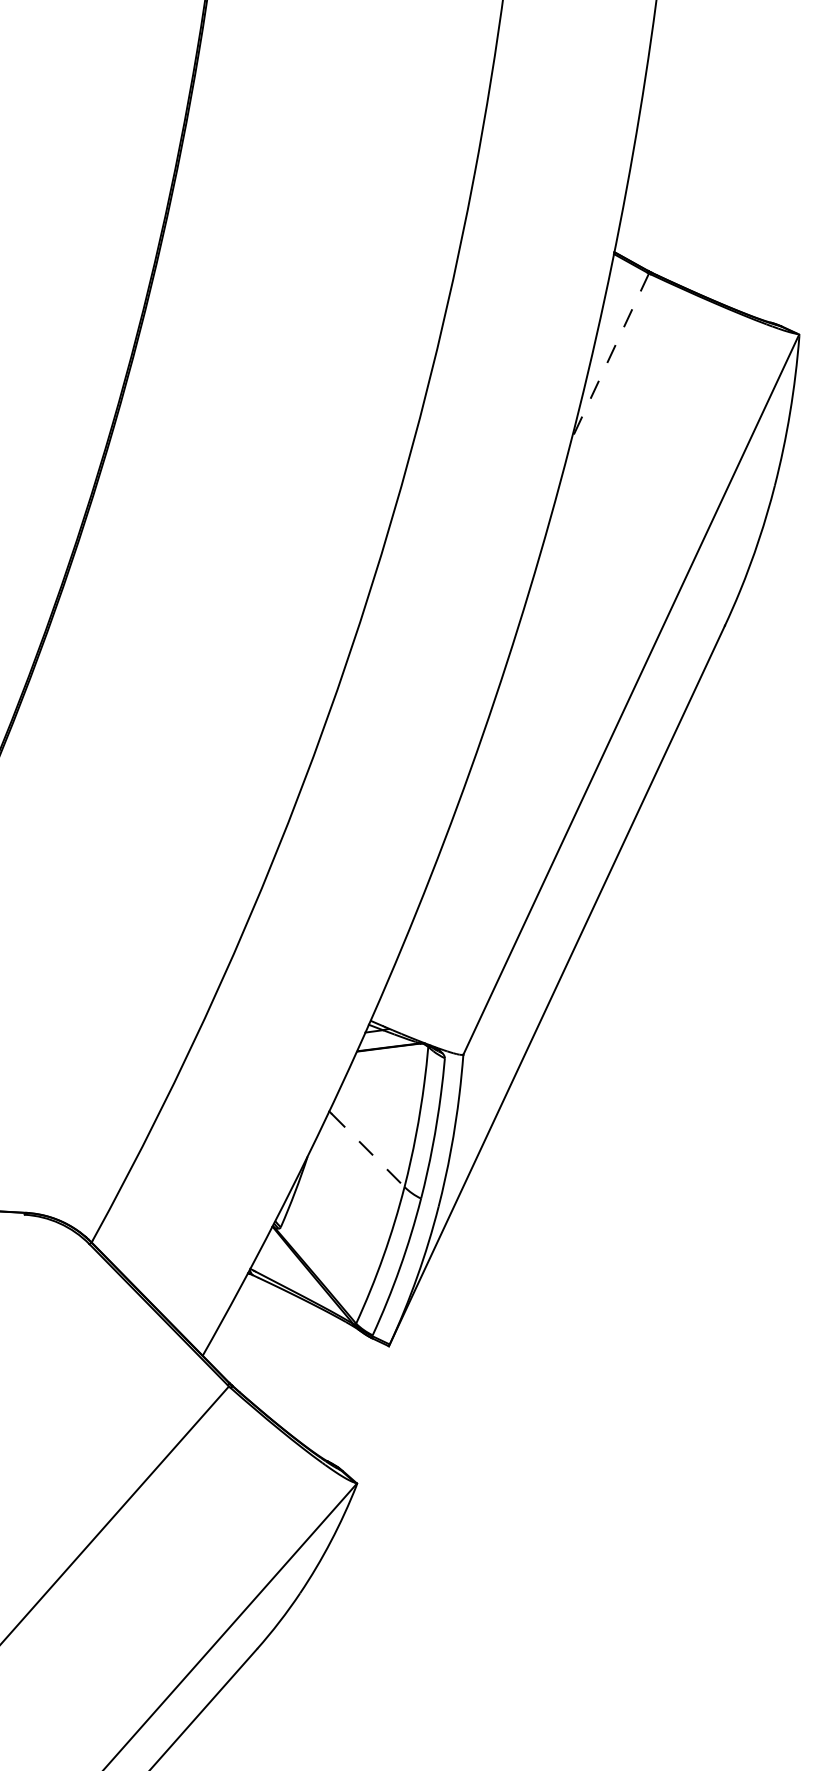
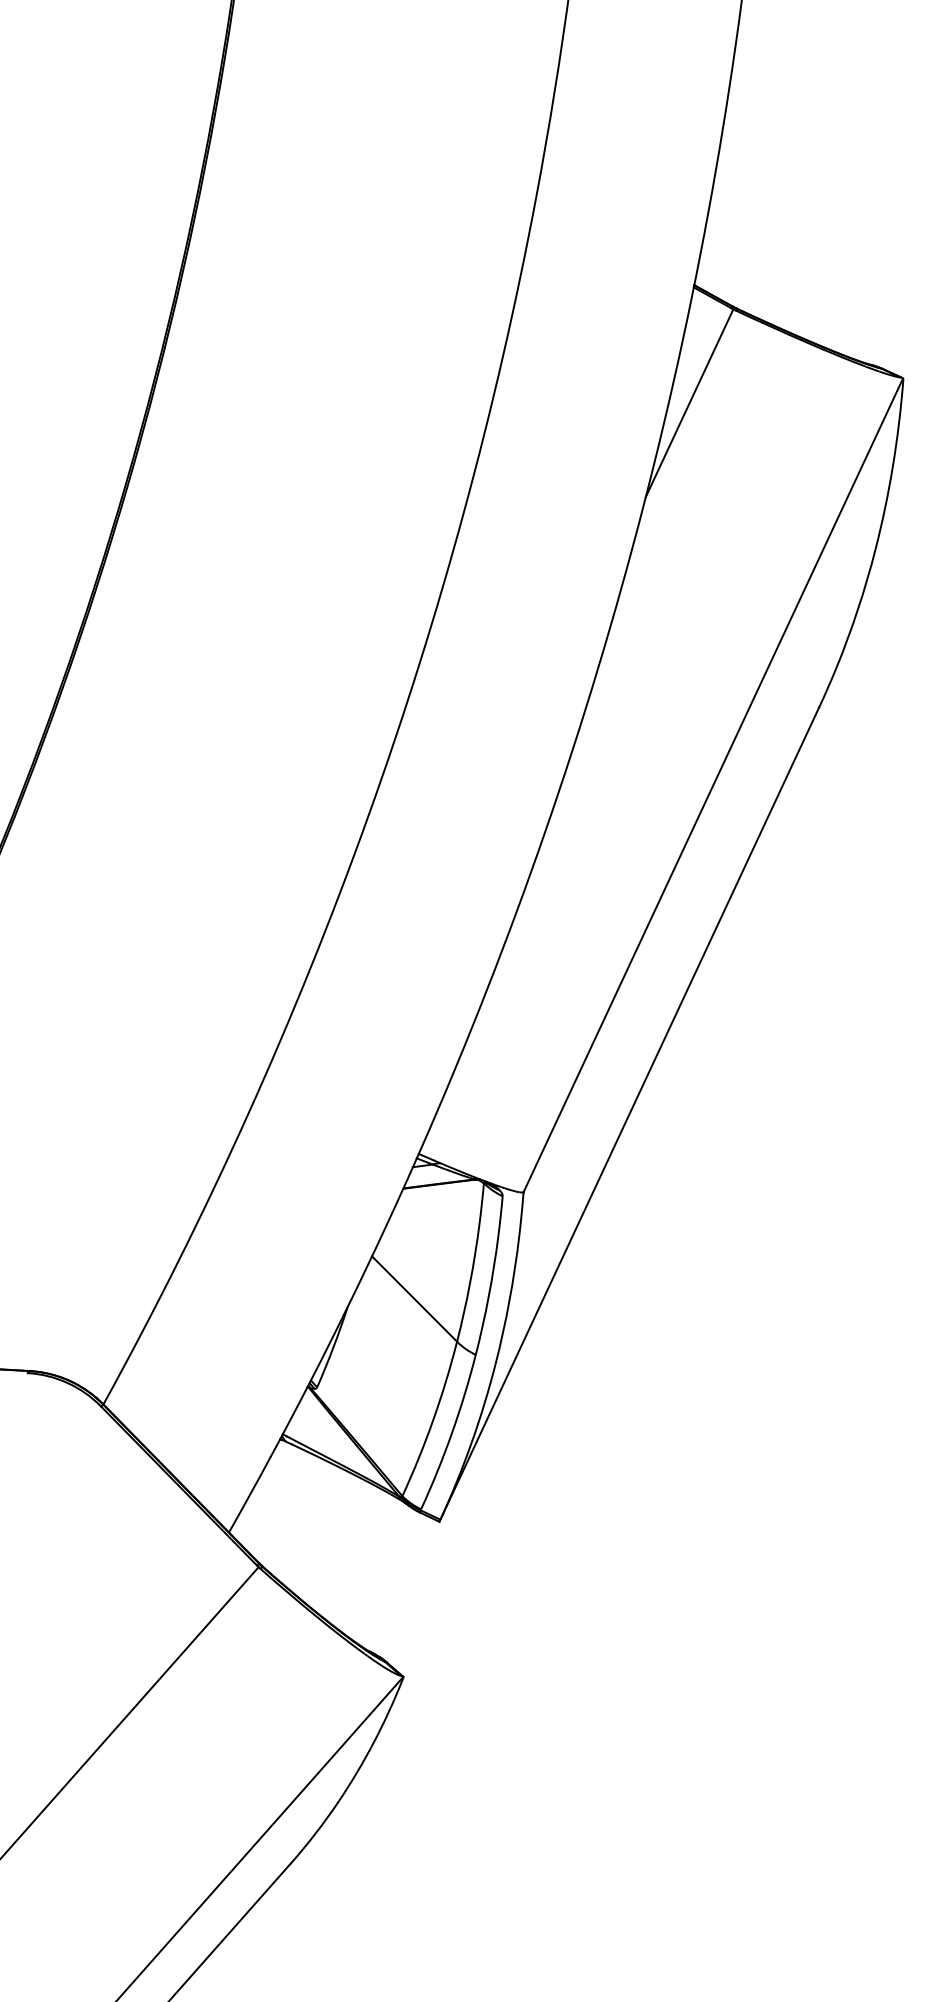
line: (610, 356) -> (689, 403), dashed -> solid
line: (367, 1150) -> (415, 1300), dashed -> solid

